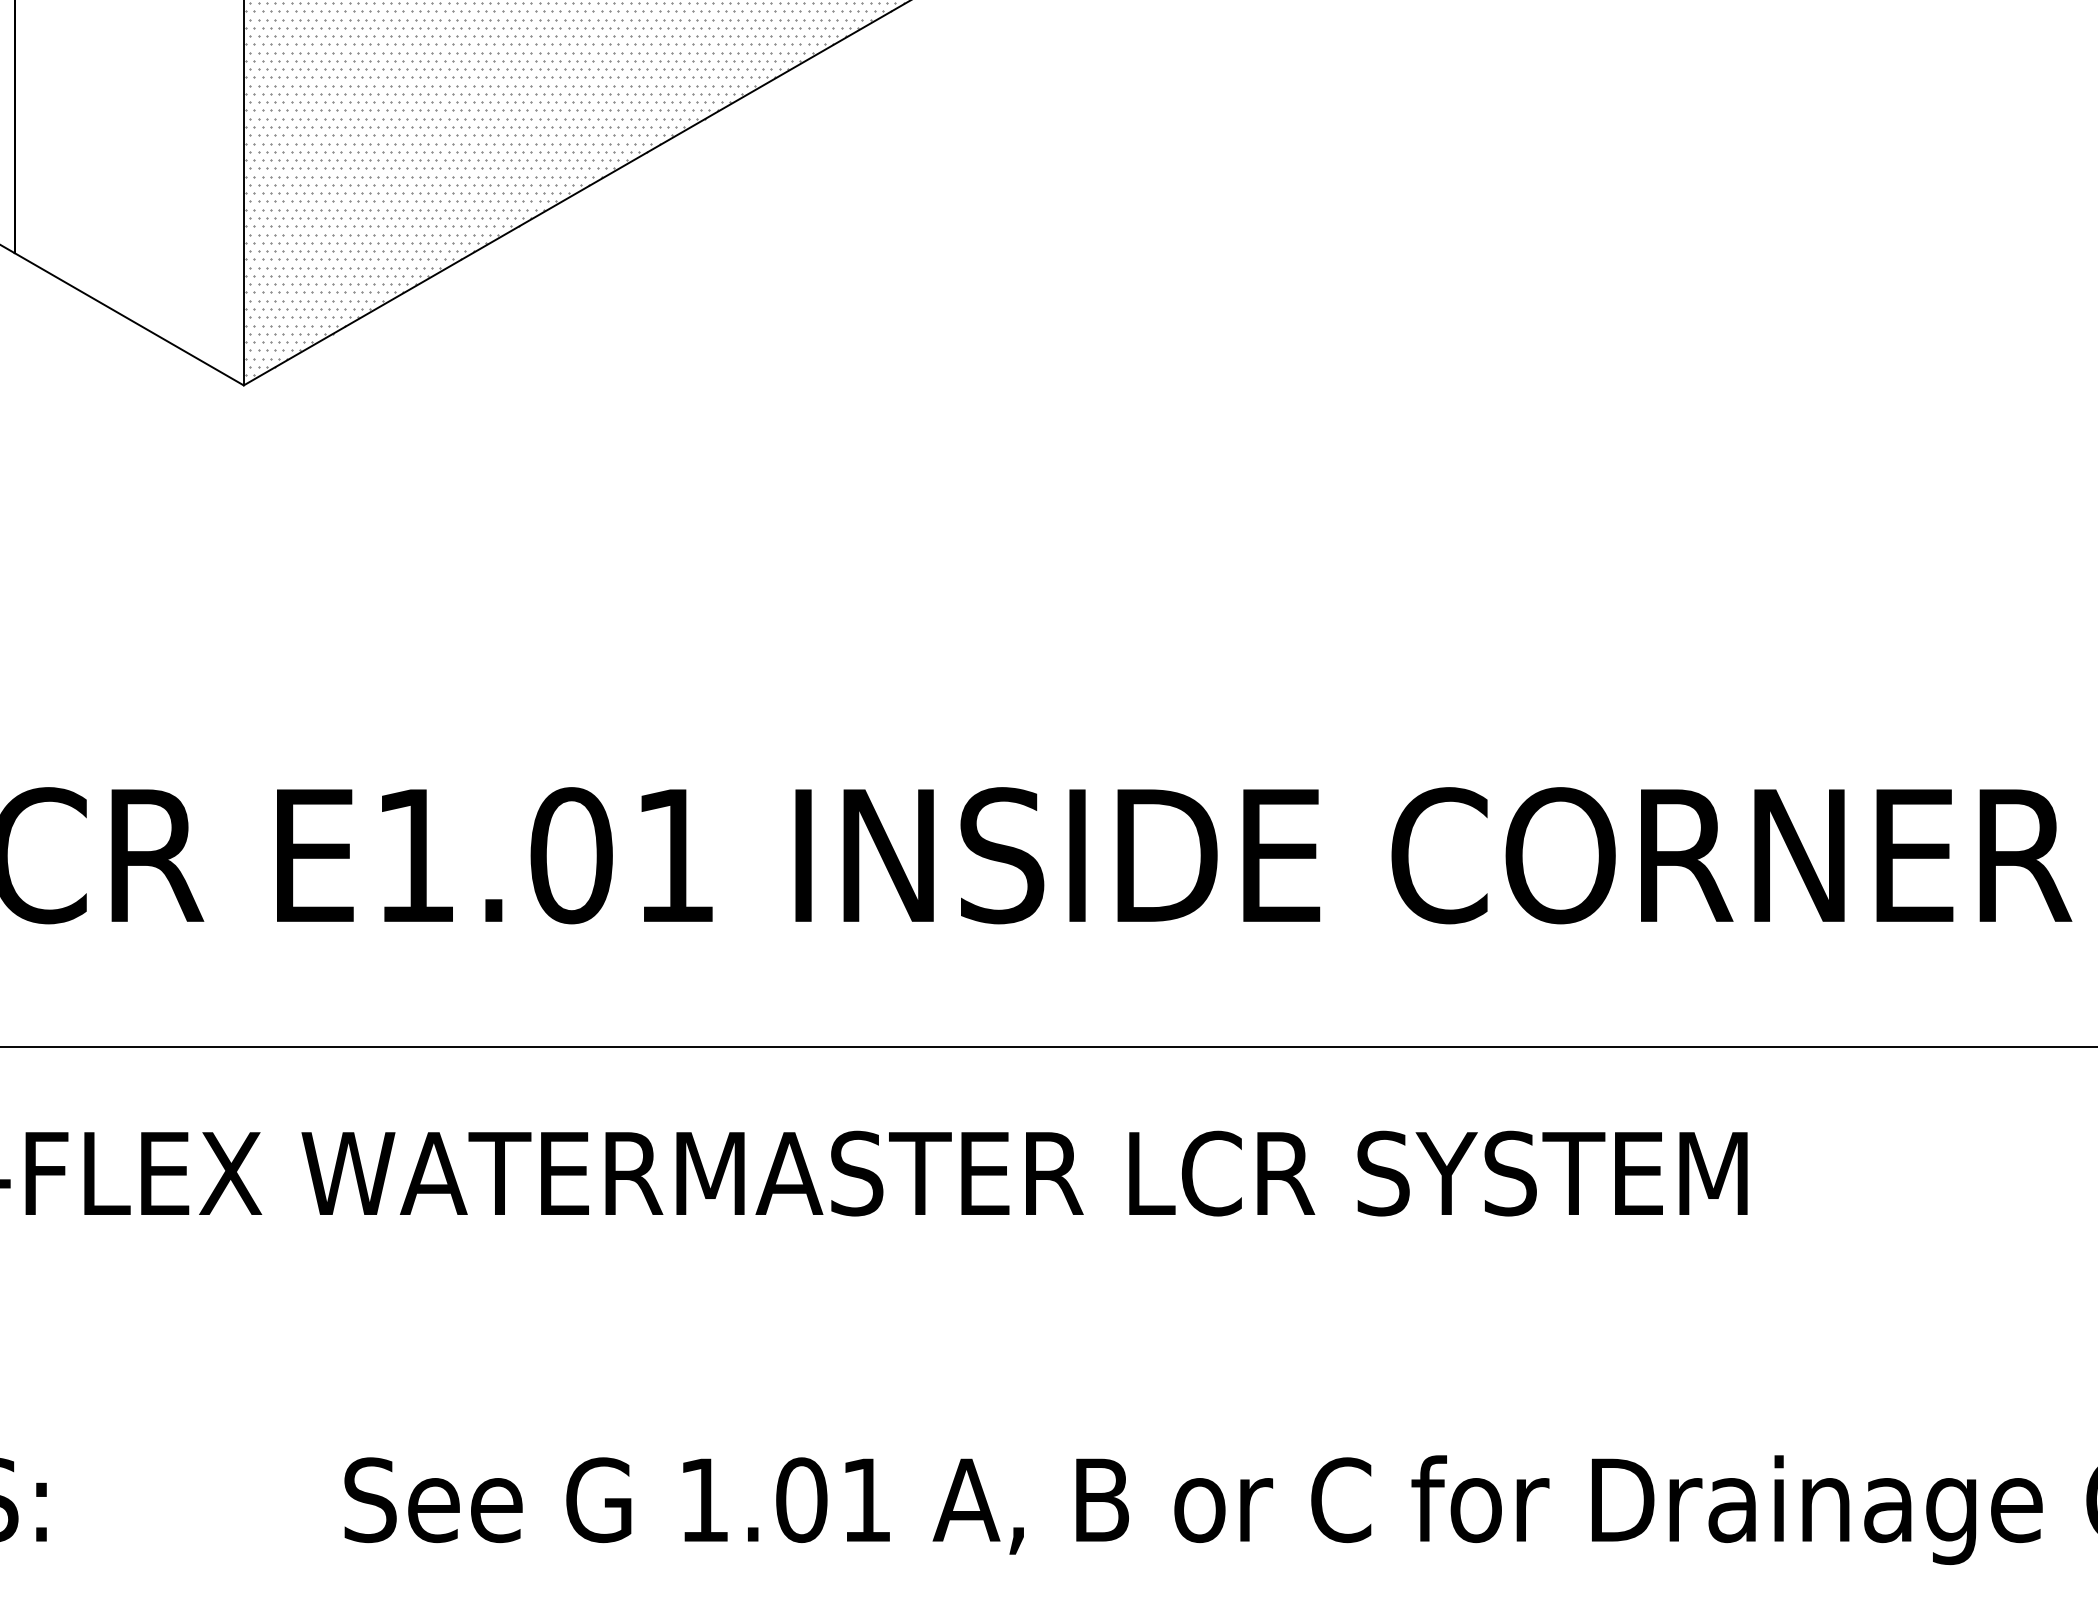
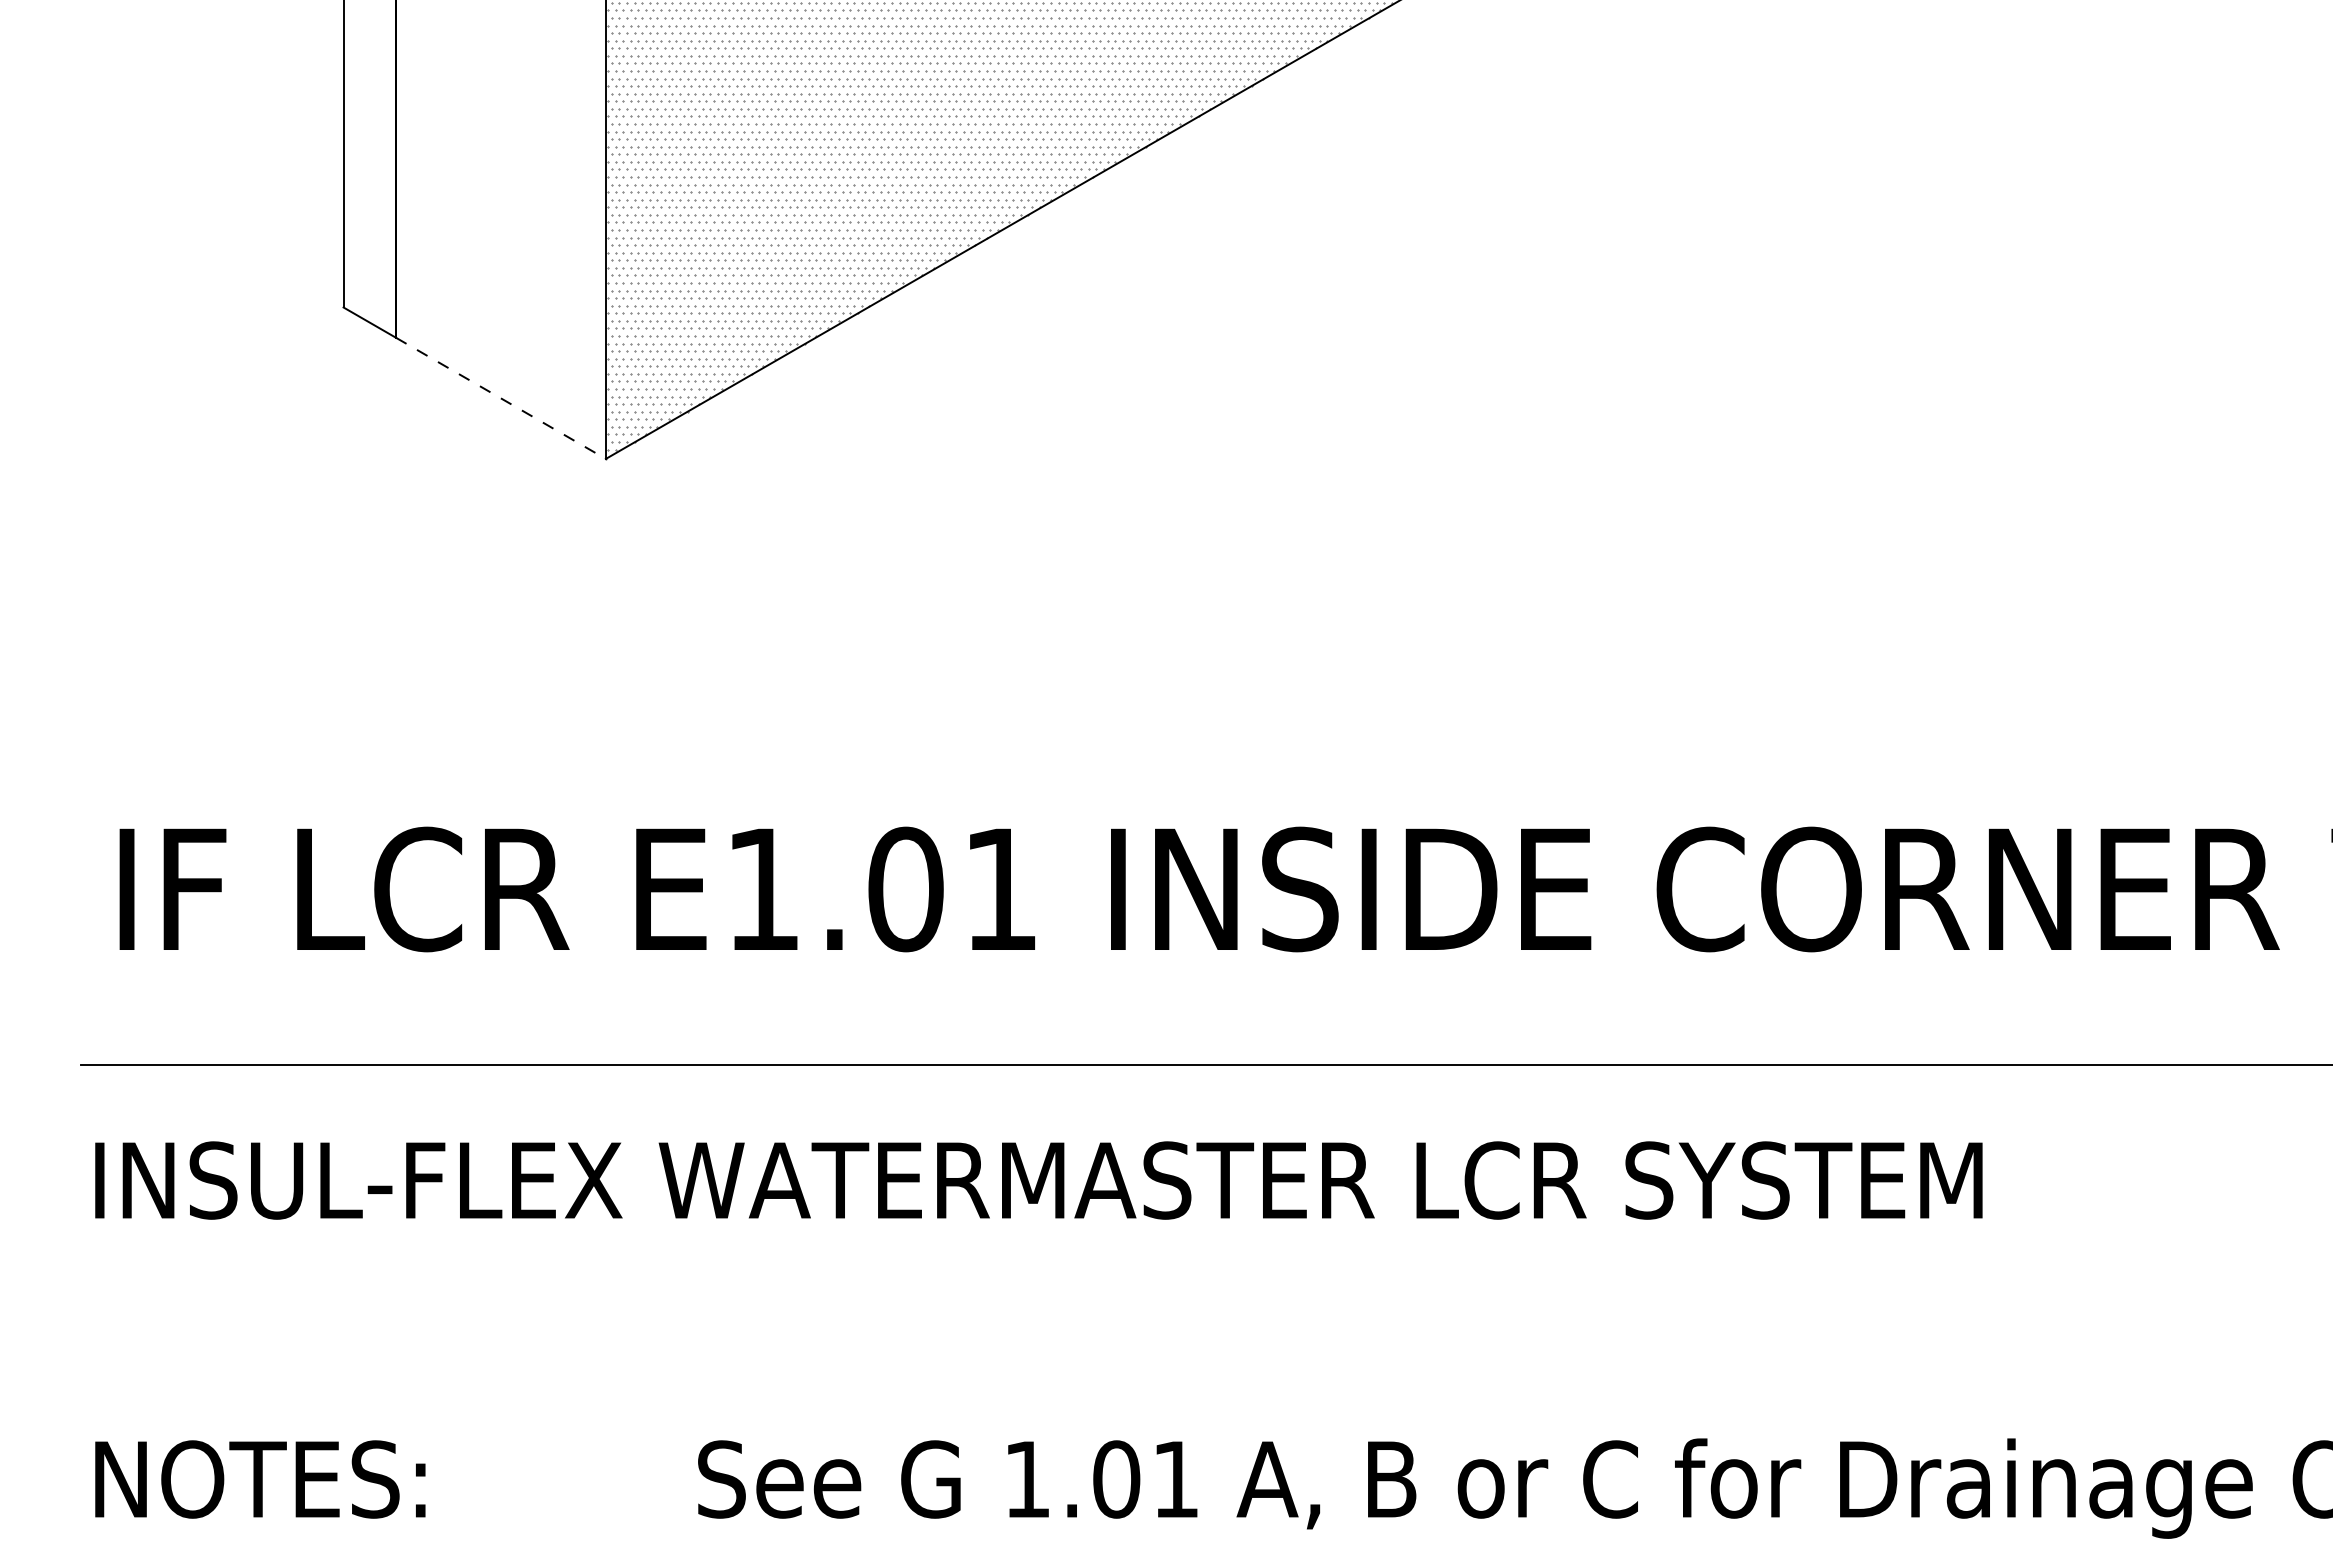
line: (129, 319) -> (501, 398), solid -> dashed

